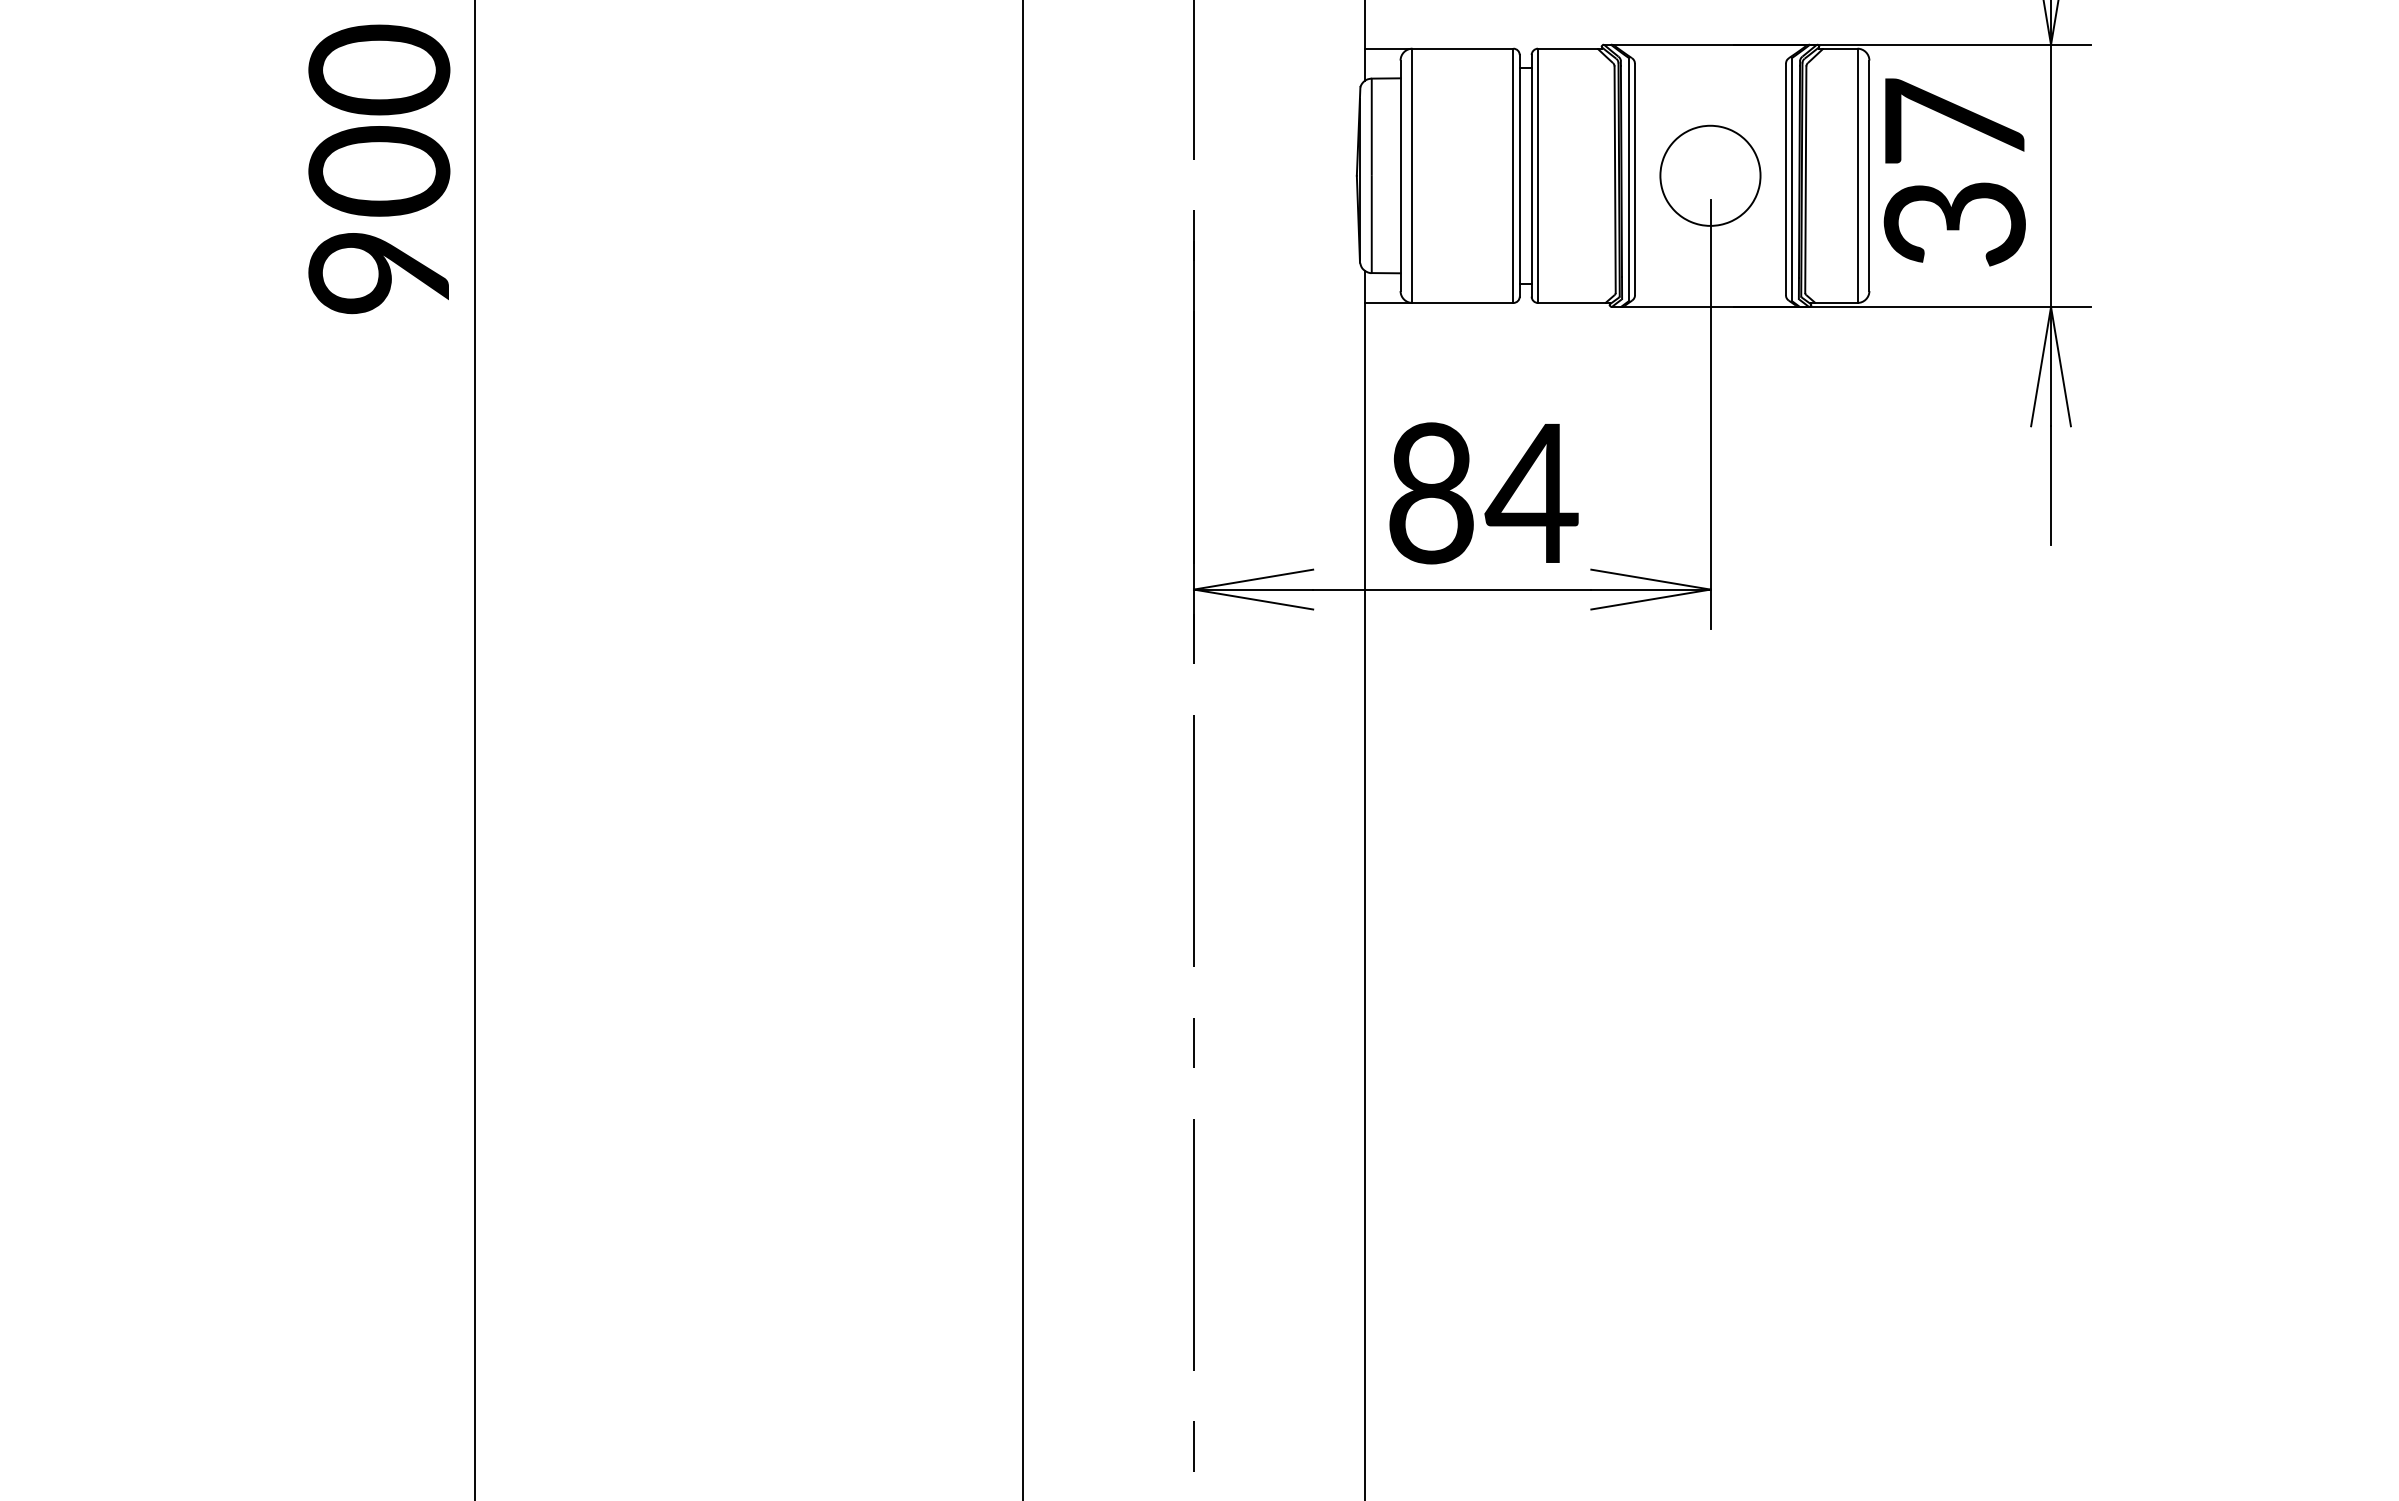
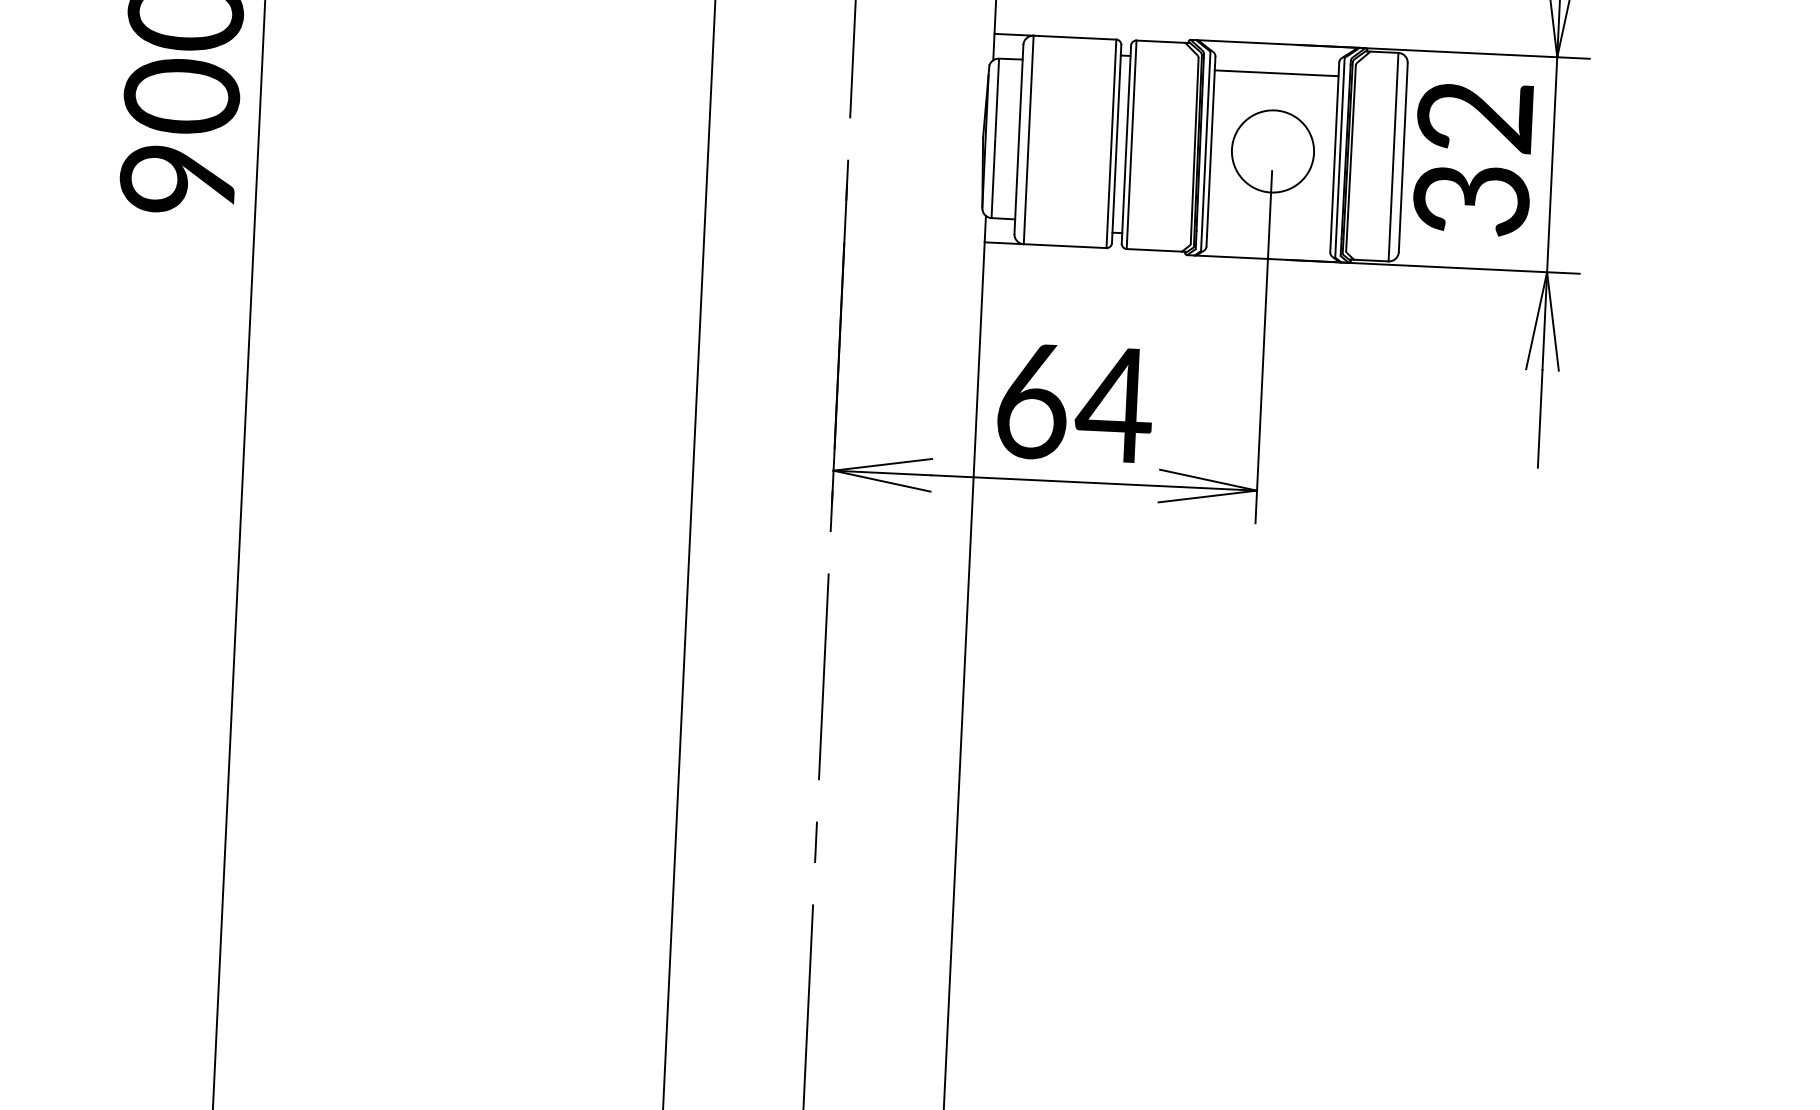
line: (1709, 80) -> (1275, 73), added
text: (1953, 121) -> (1474, 116), 37 -> 32
text: (1431, 492) -> (1032, 400), 84 -> 64

